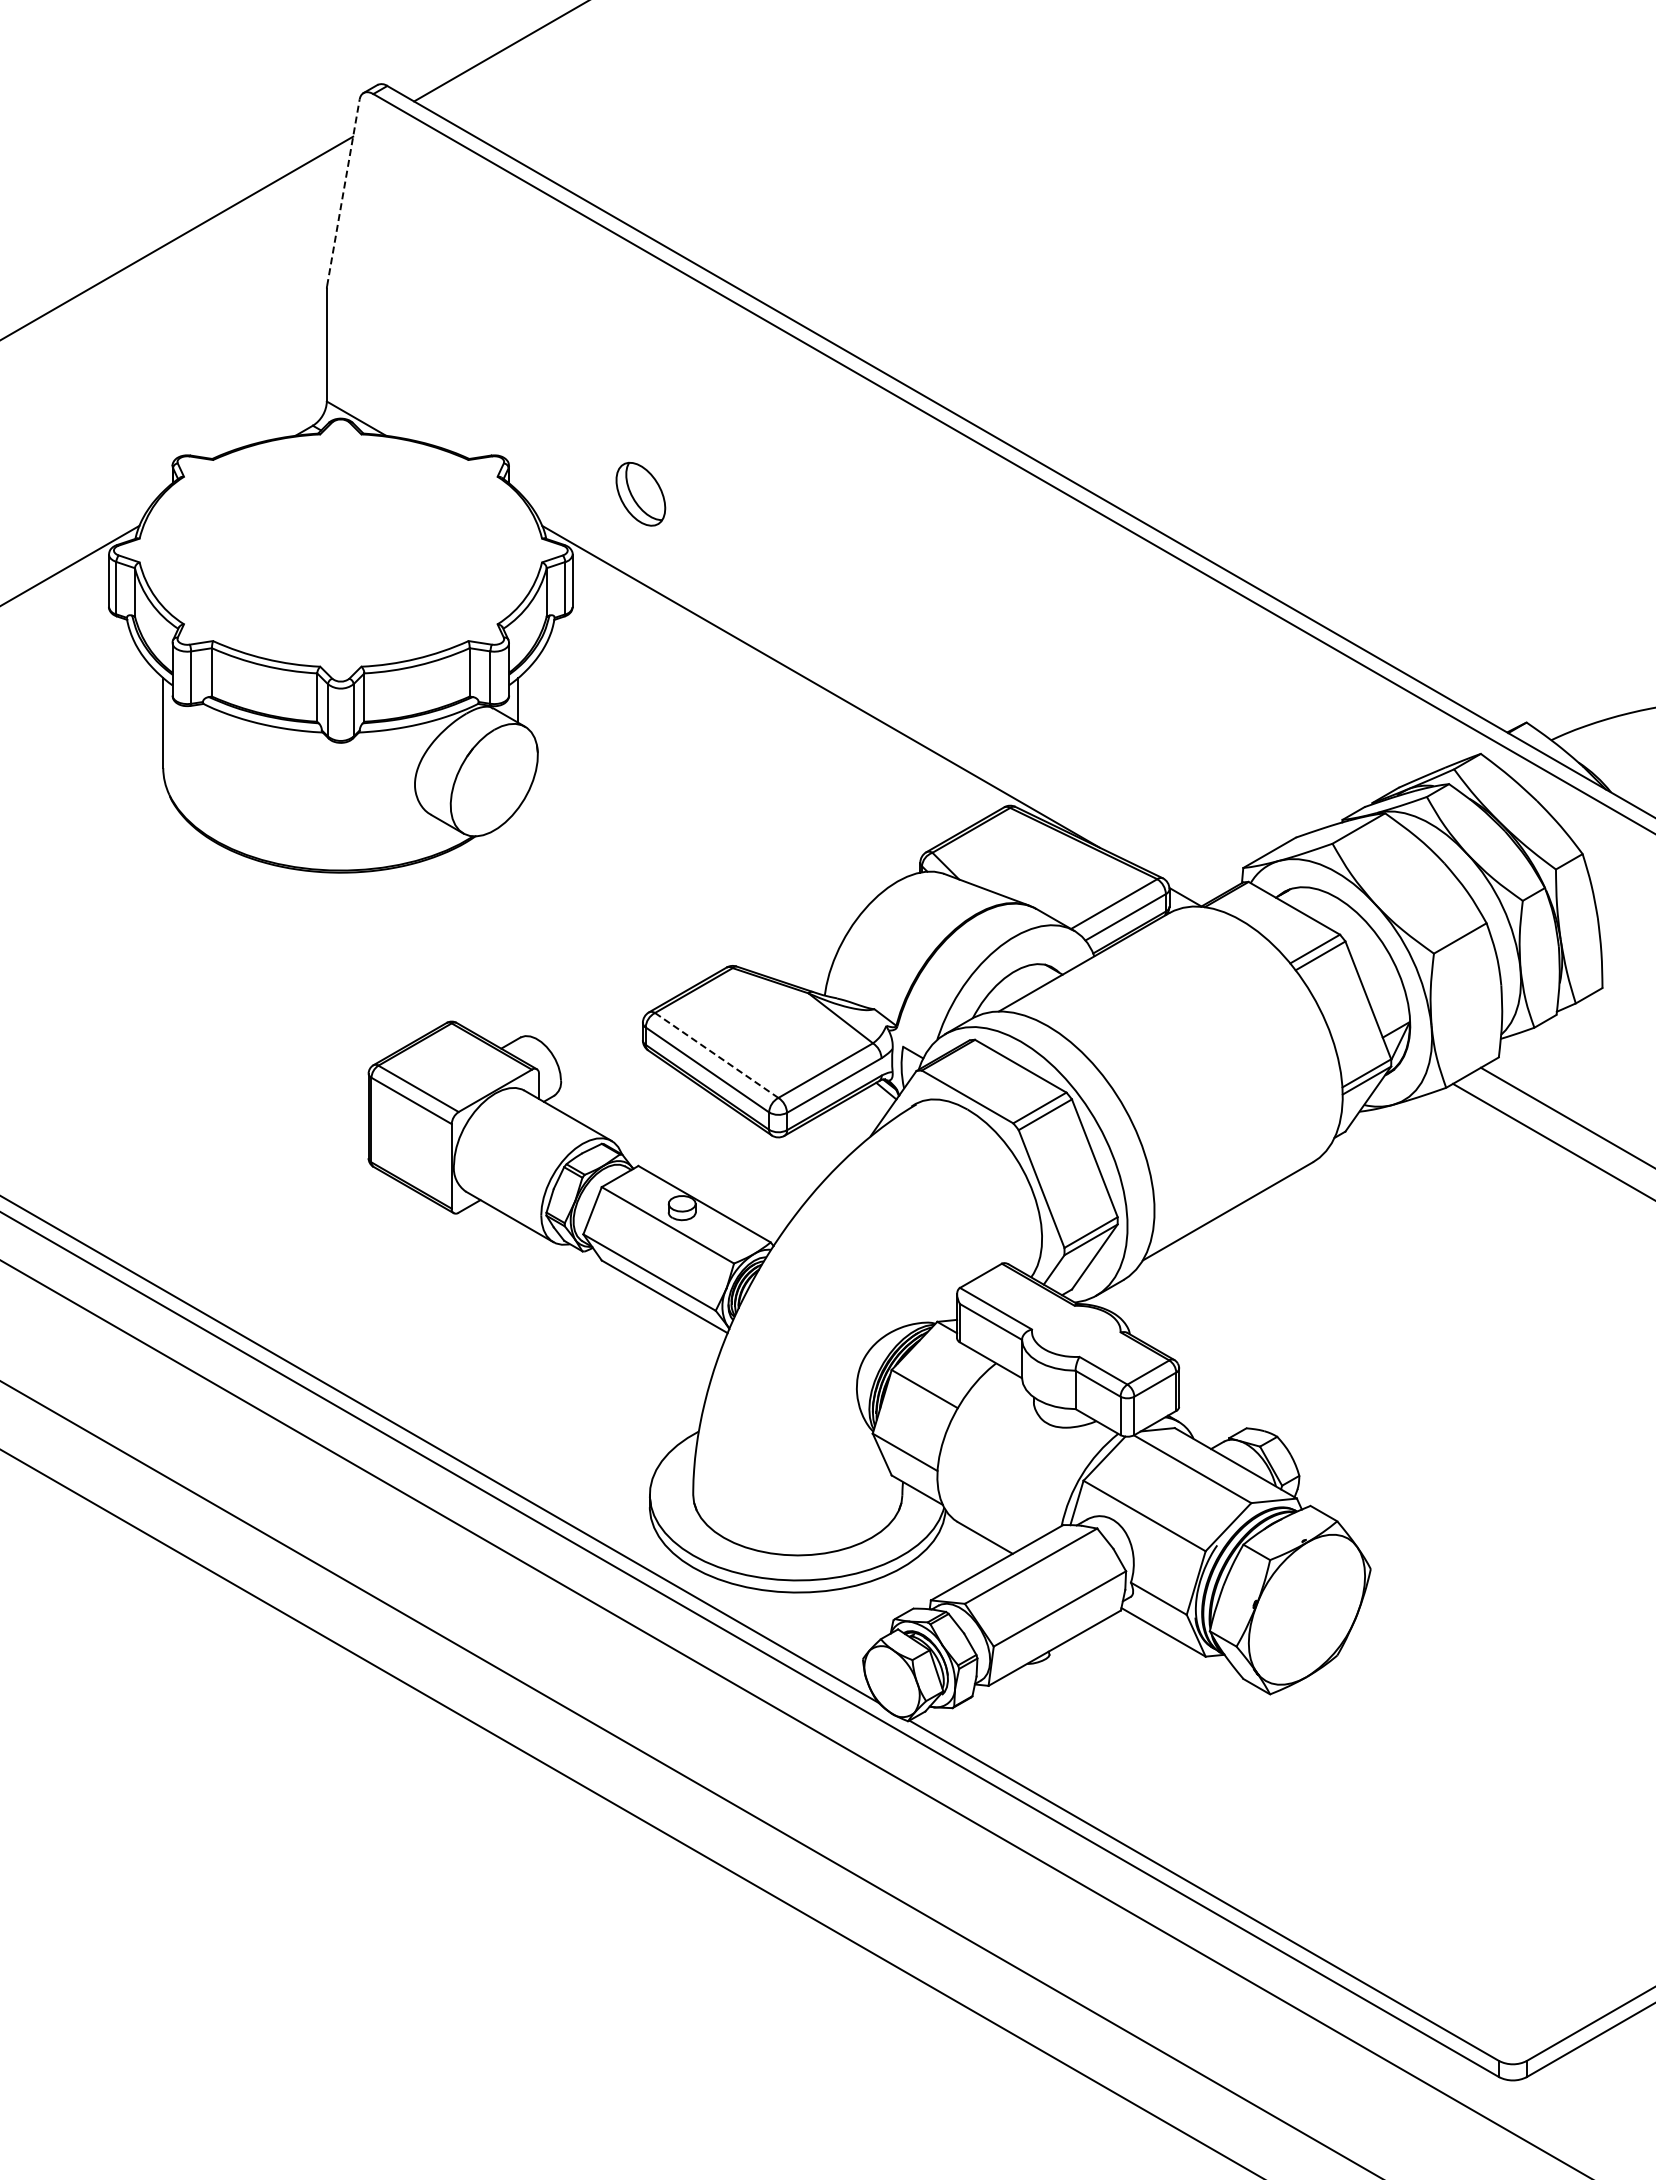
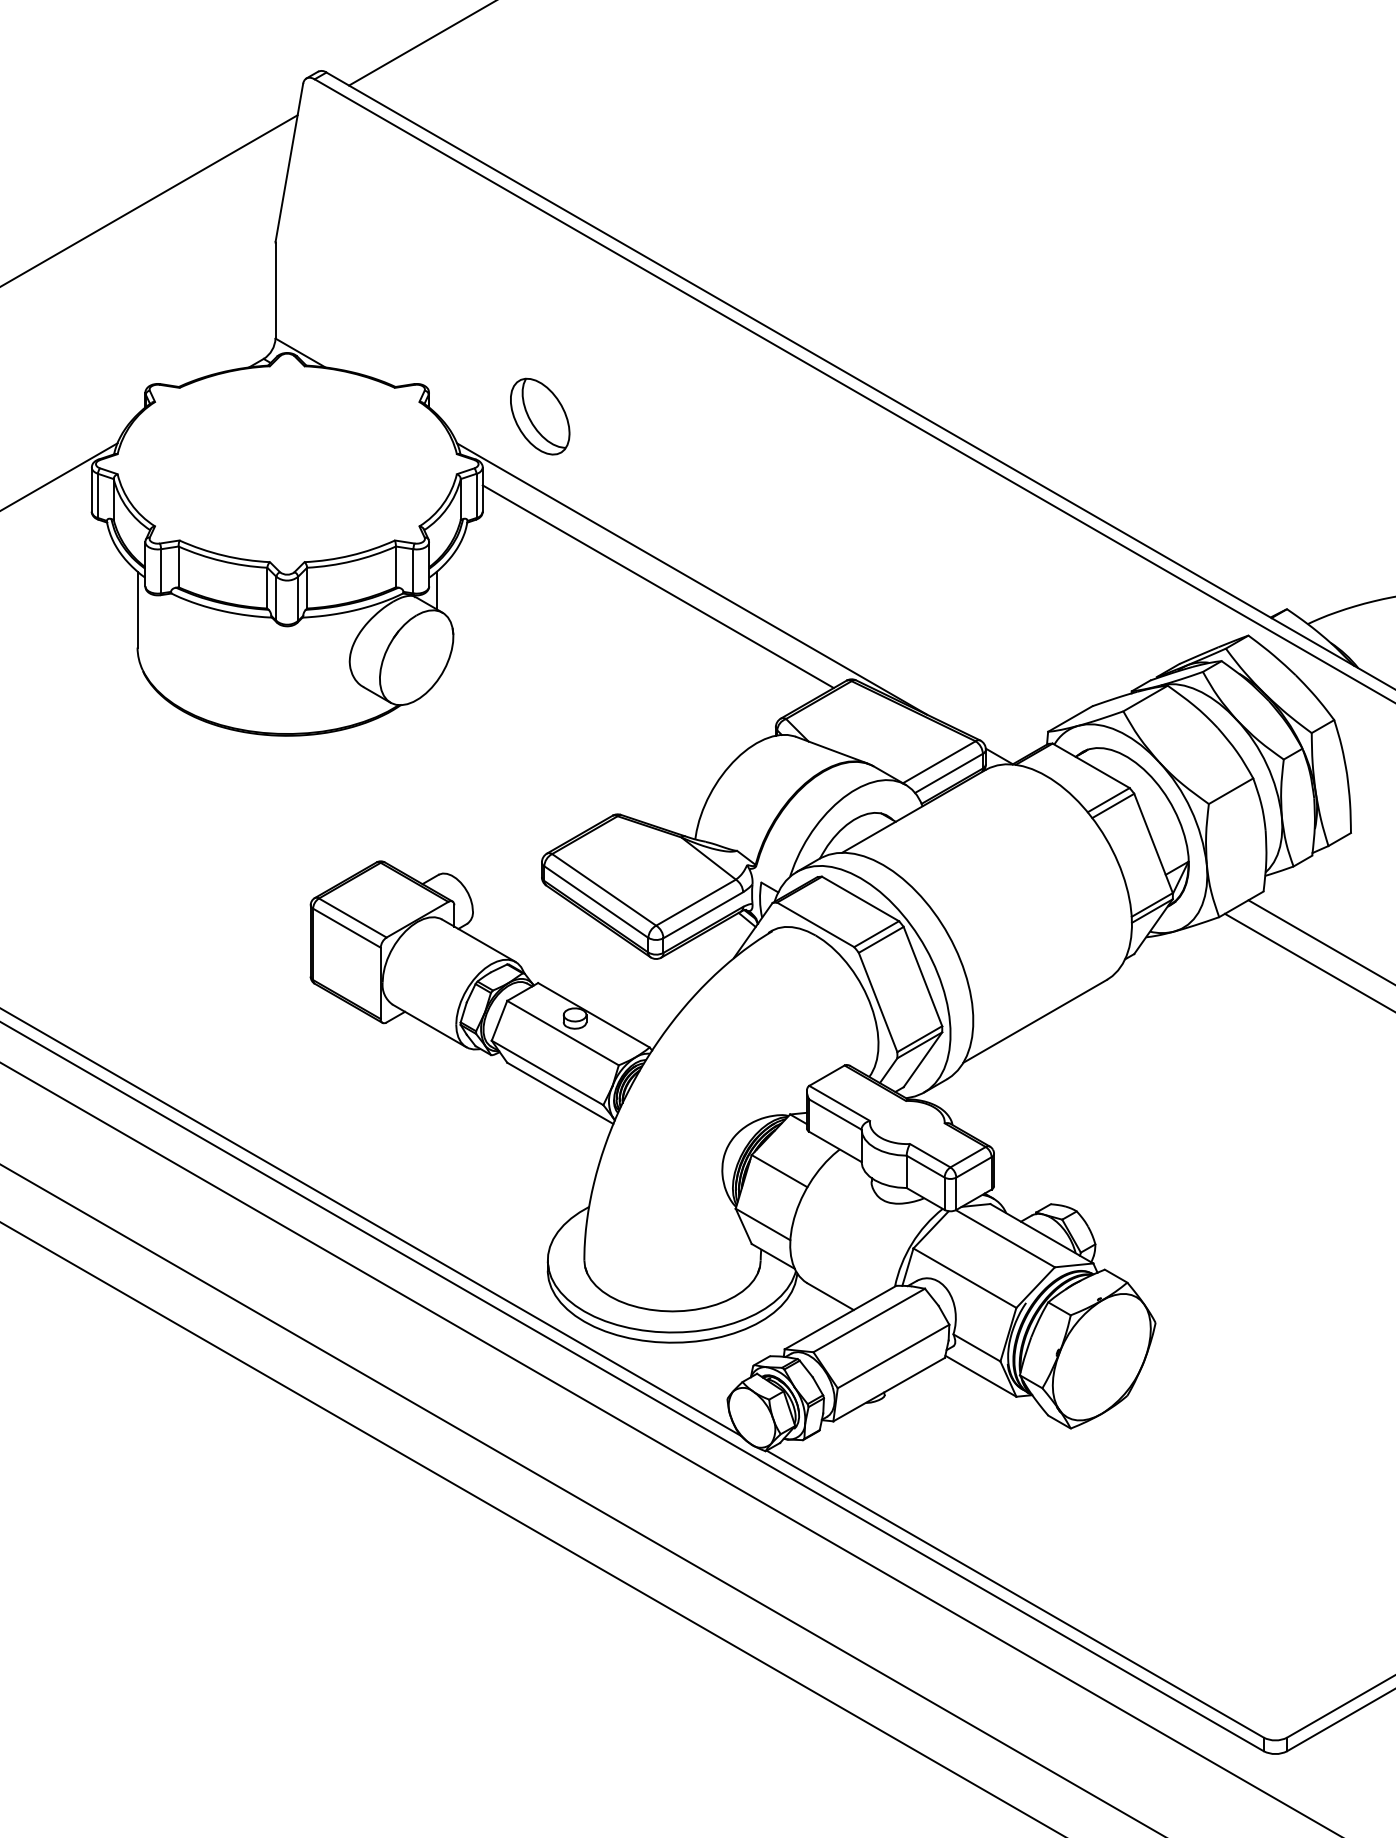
line: (343, 192) -> (289, 162), dashed -> solid
part: (640, 494) -> (539, 416), size x1.43
line: (780, 695) -> (657, 586), added
line: (716, 1055) -> (603, 889), dashed -> solid

